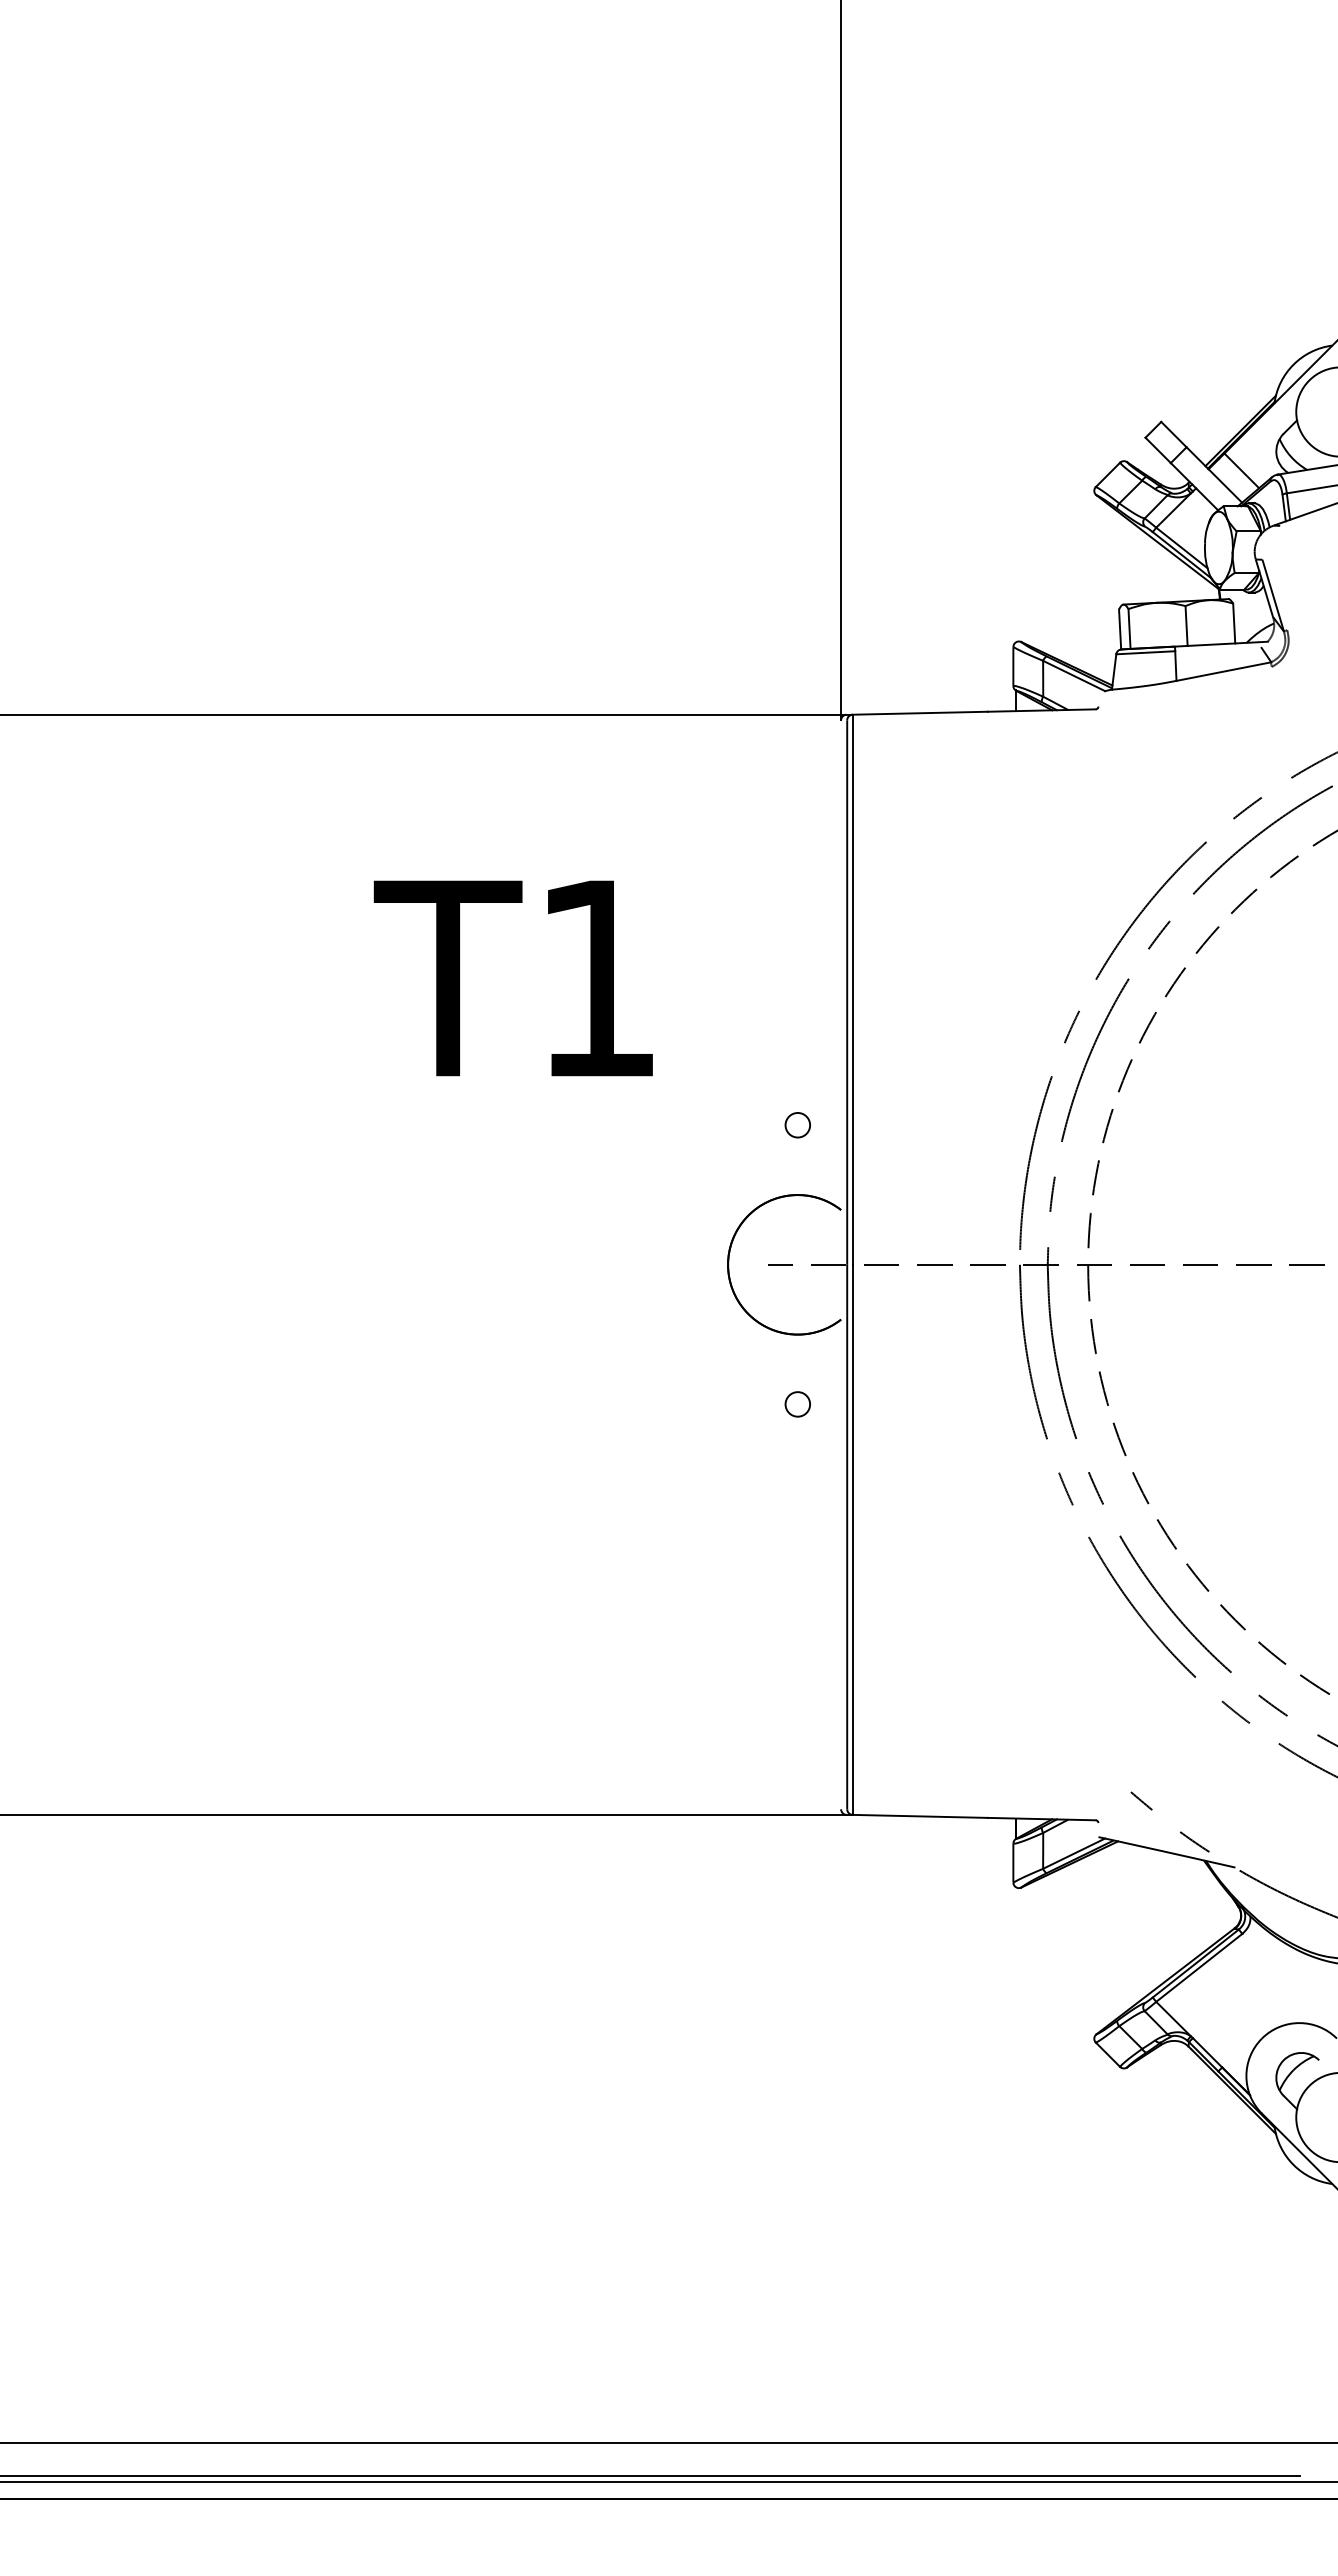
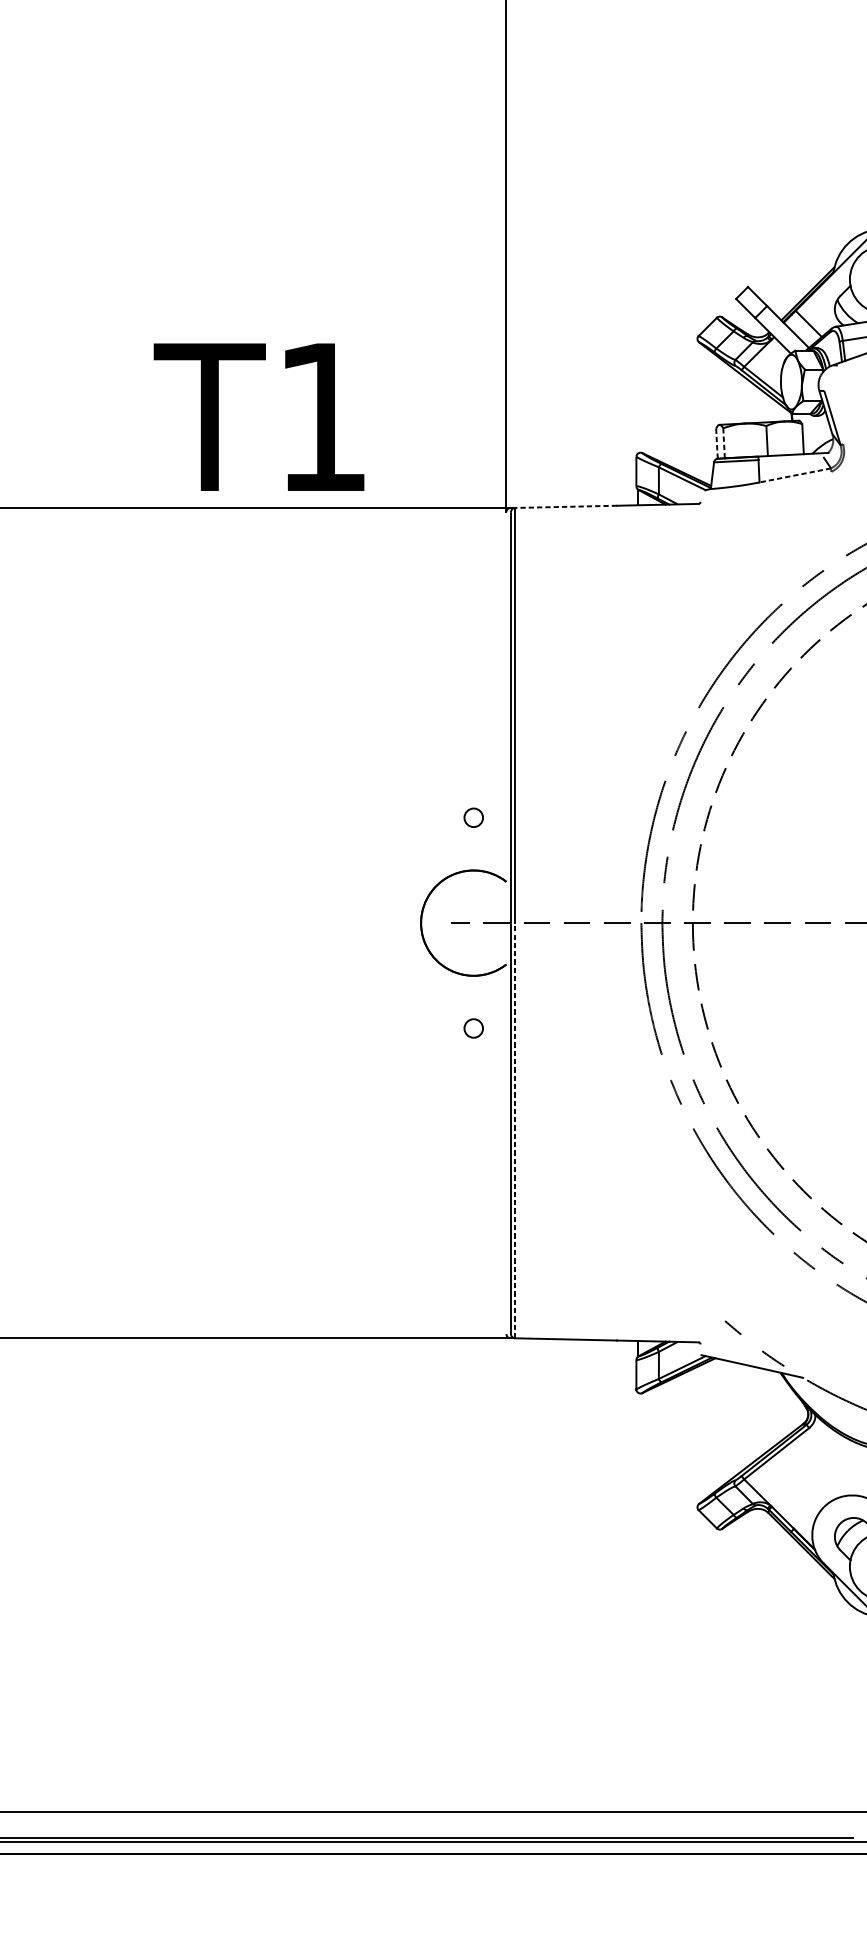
line: (1120, 629) -> (717, 443), solid -> dashed
line: (1129, 629) -> (724, 443), solid -> dashed
line: (1223, 671) -> (794, 475), solid -> dashed
line: (920, 713) -> (566, 507), solid -> dashed
text: (512, 978) -> (258, 417), moved
line: (852, 1539) -> (514, 1130), solid -> dashed

